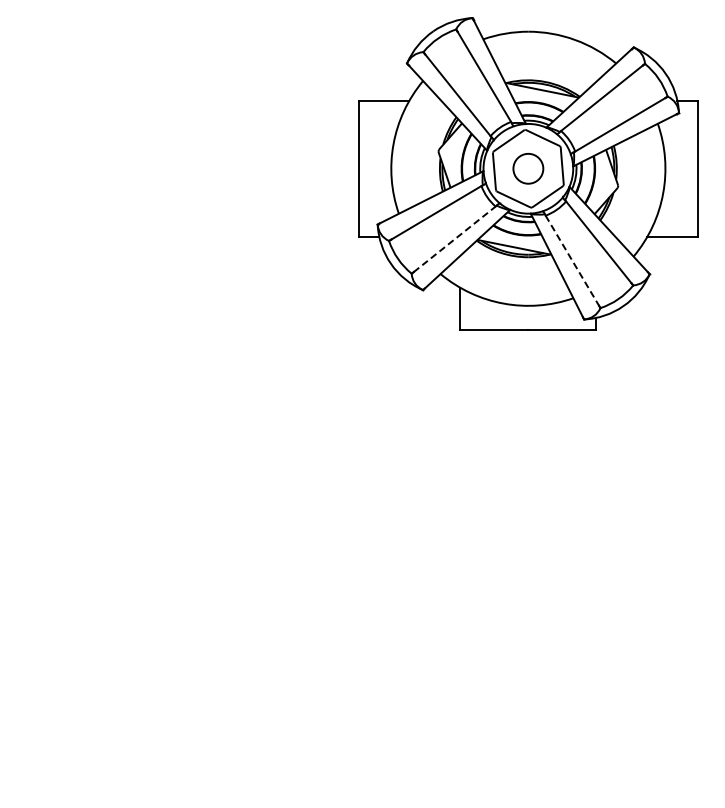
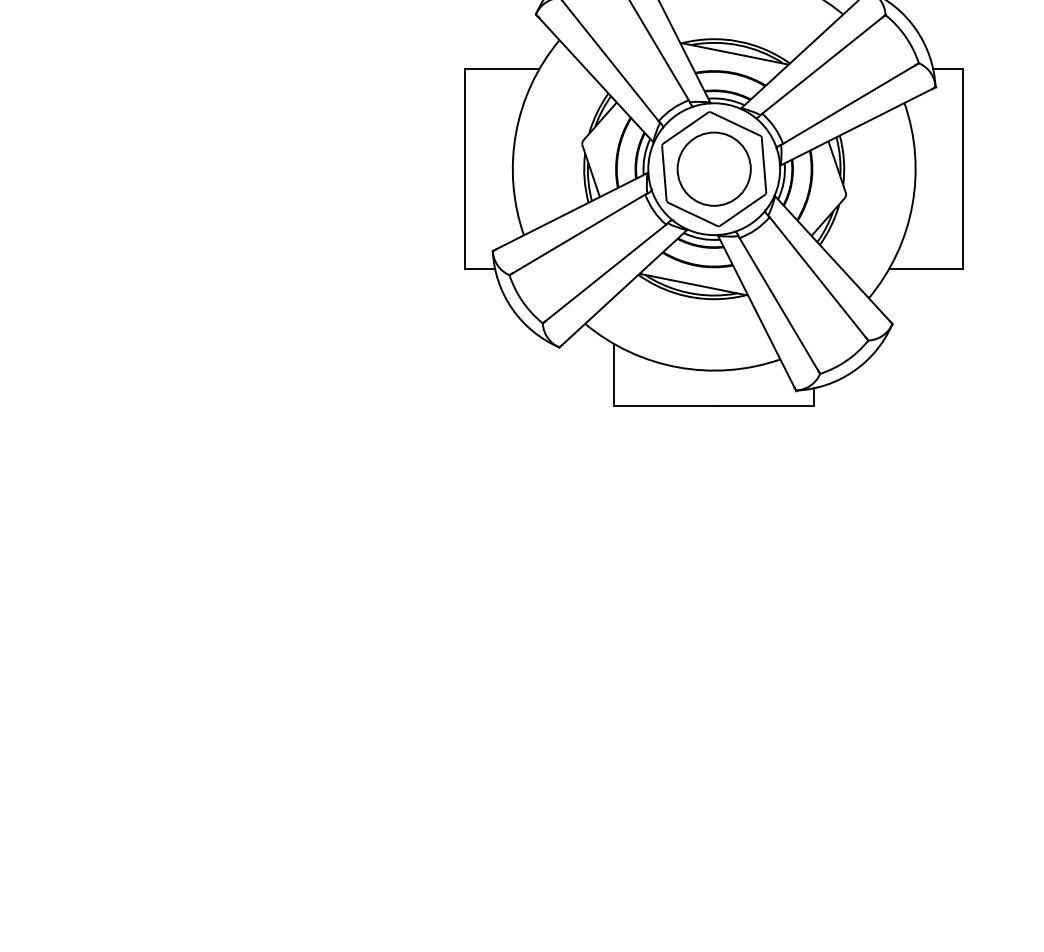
circle: (528, 168) -> (714, 168), size x1.67
line: (455, 239) -> (607, 273), dashed -> solid
line: (572, 261) -> (779, 305), dashed -> solid

